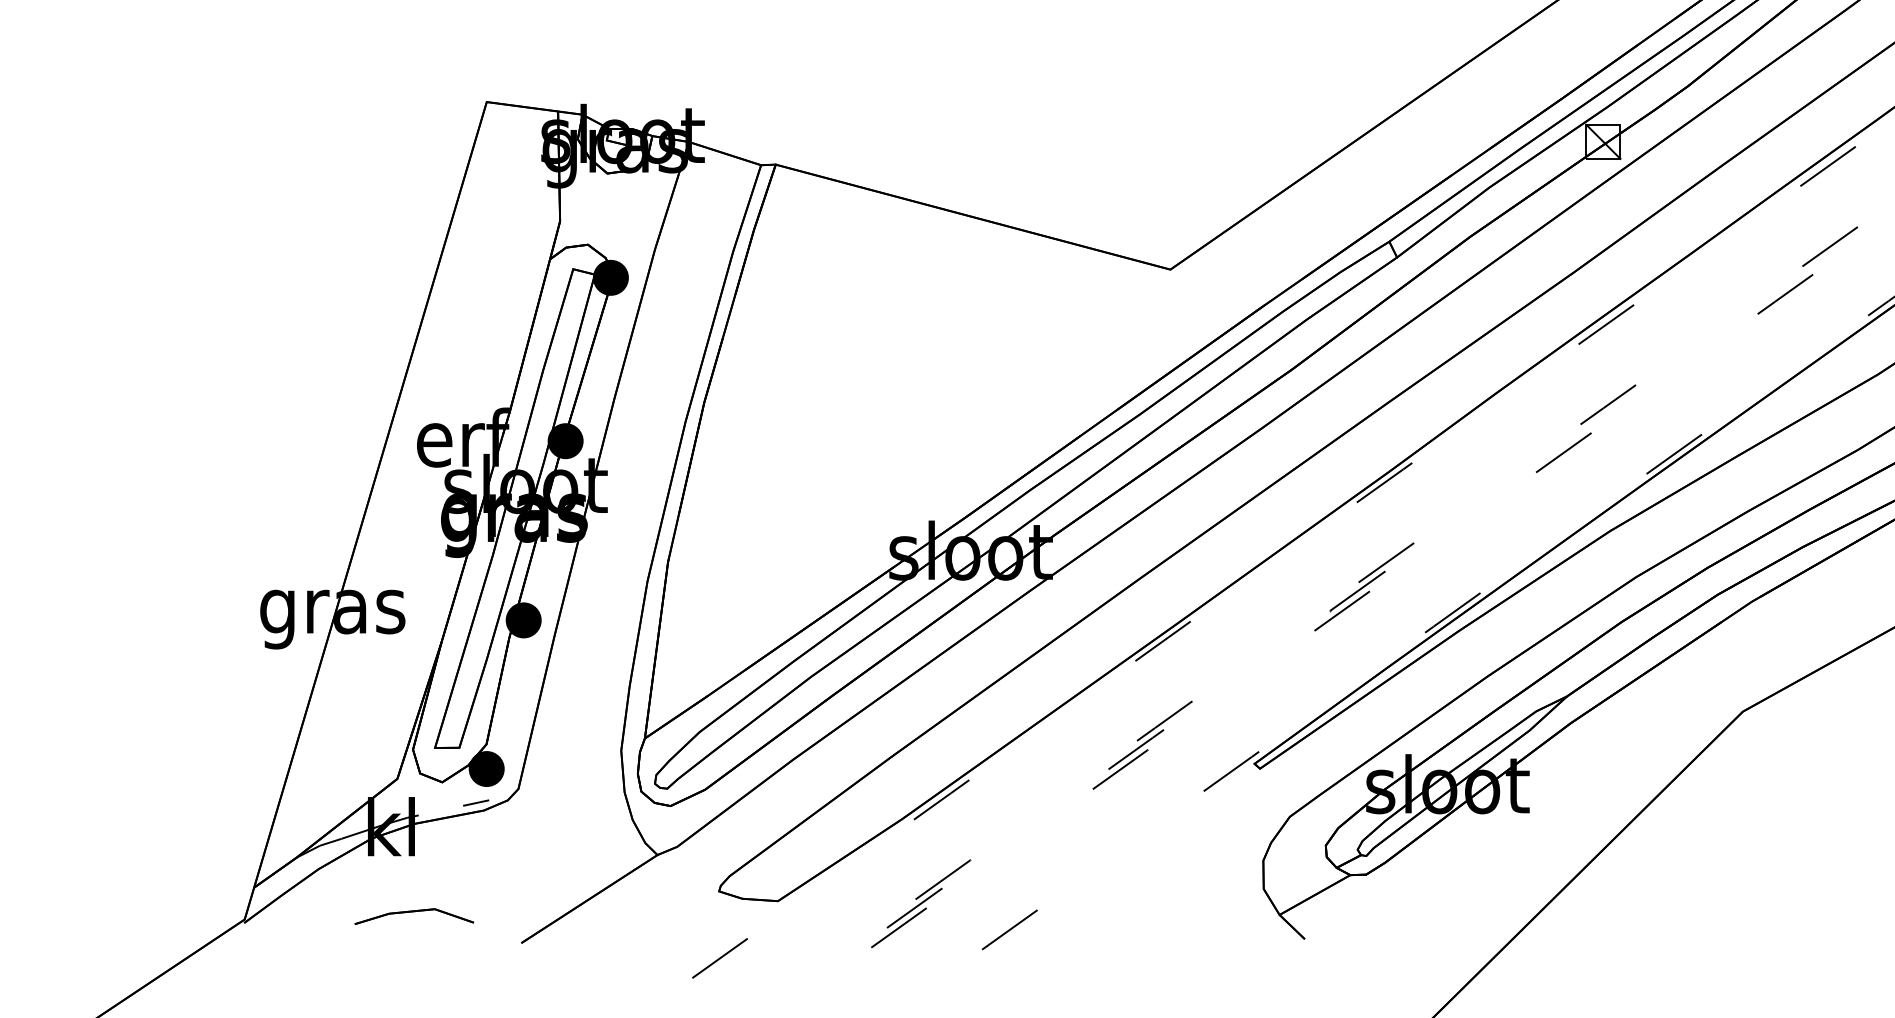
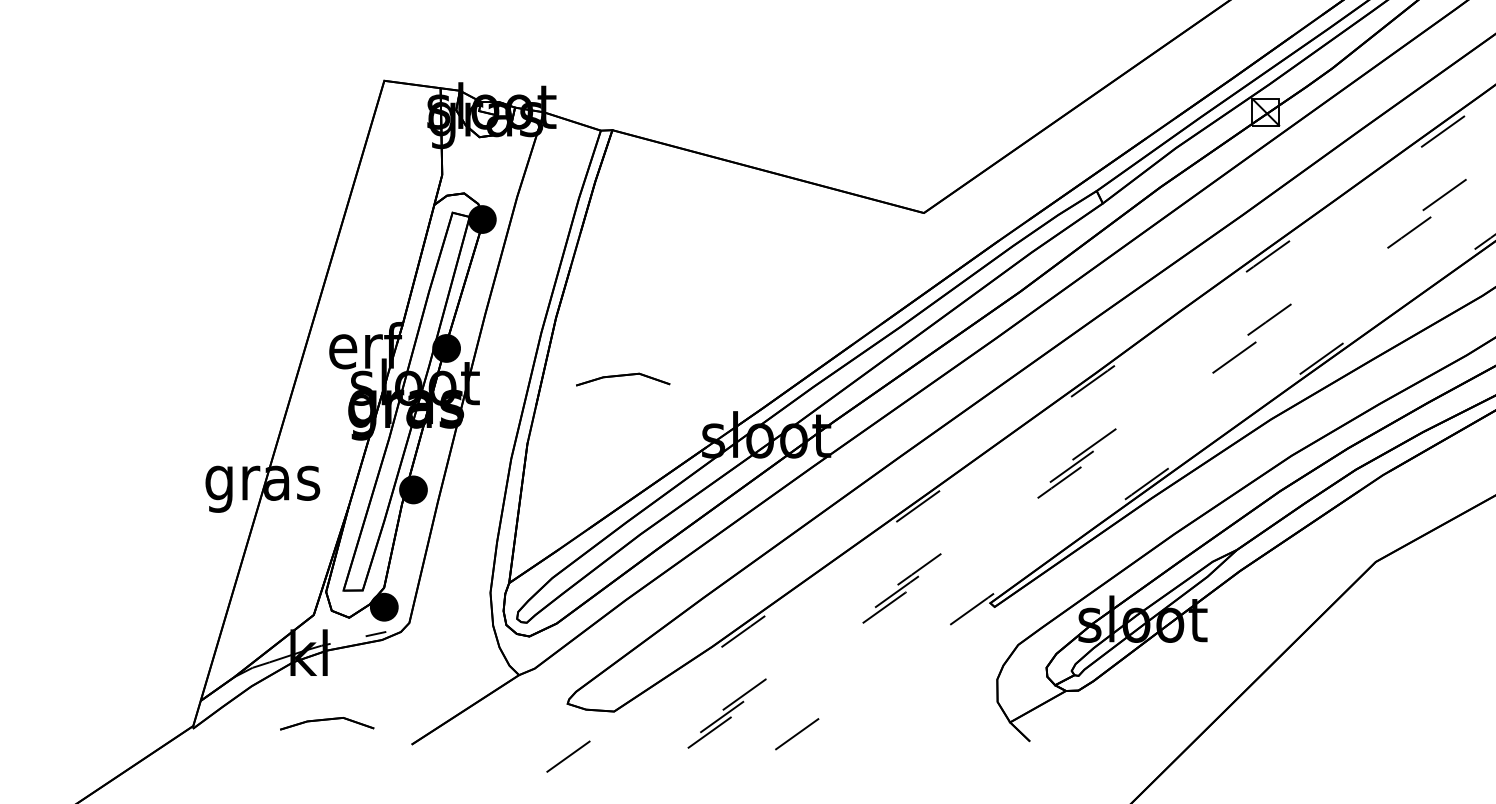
part: (789, 480) -> (623, 379), added

